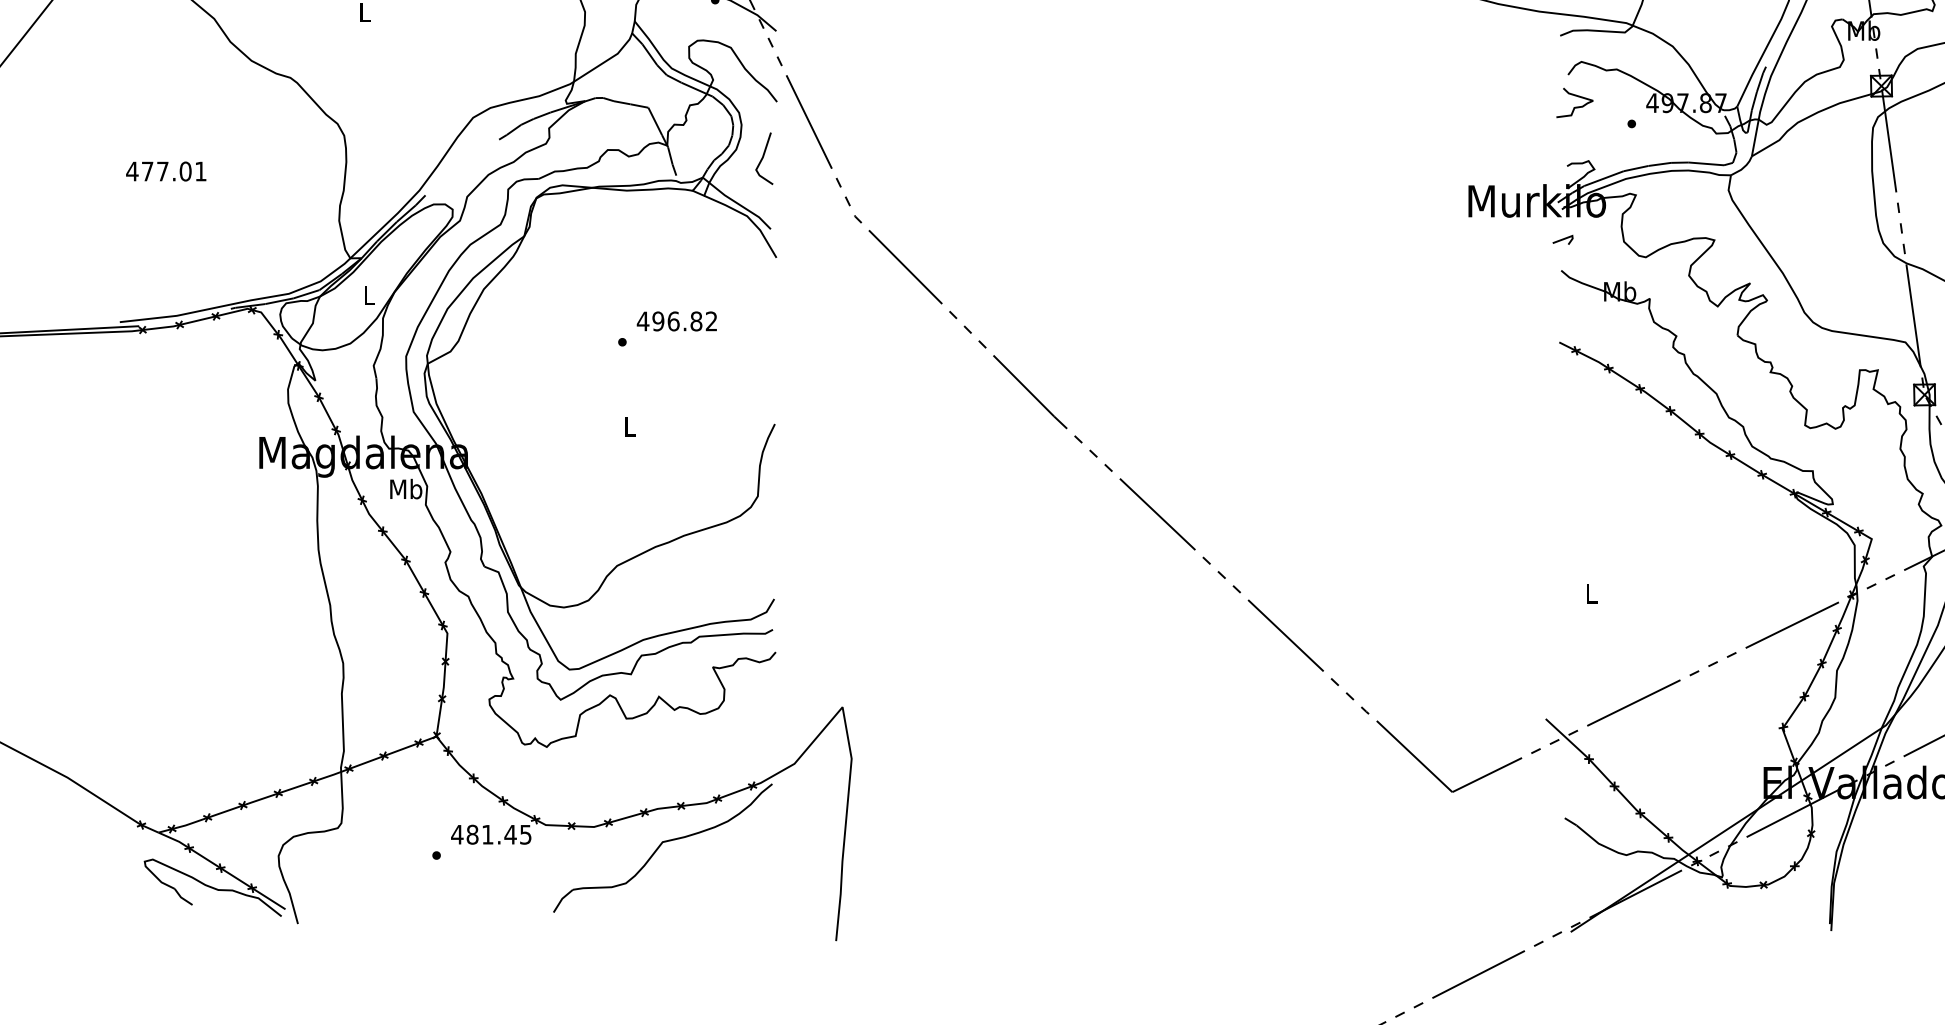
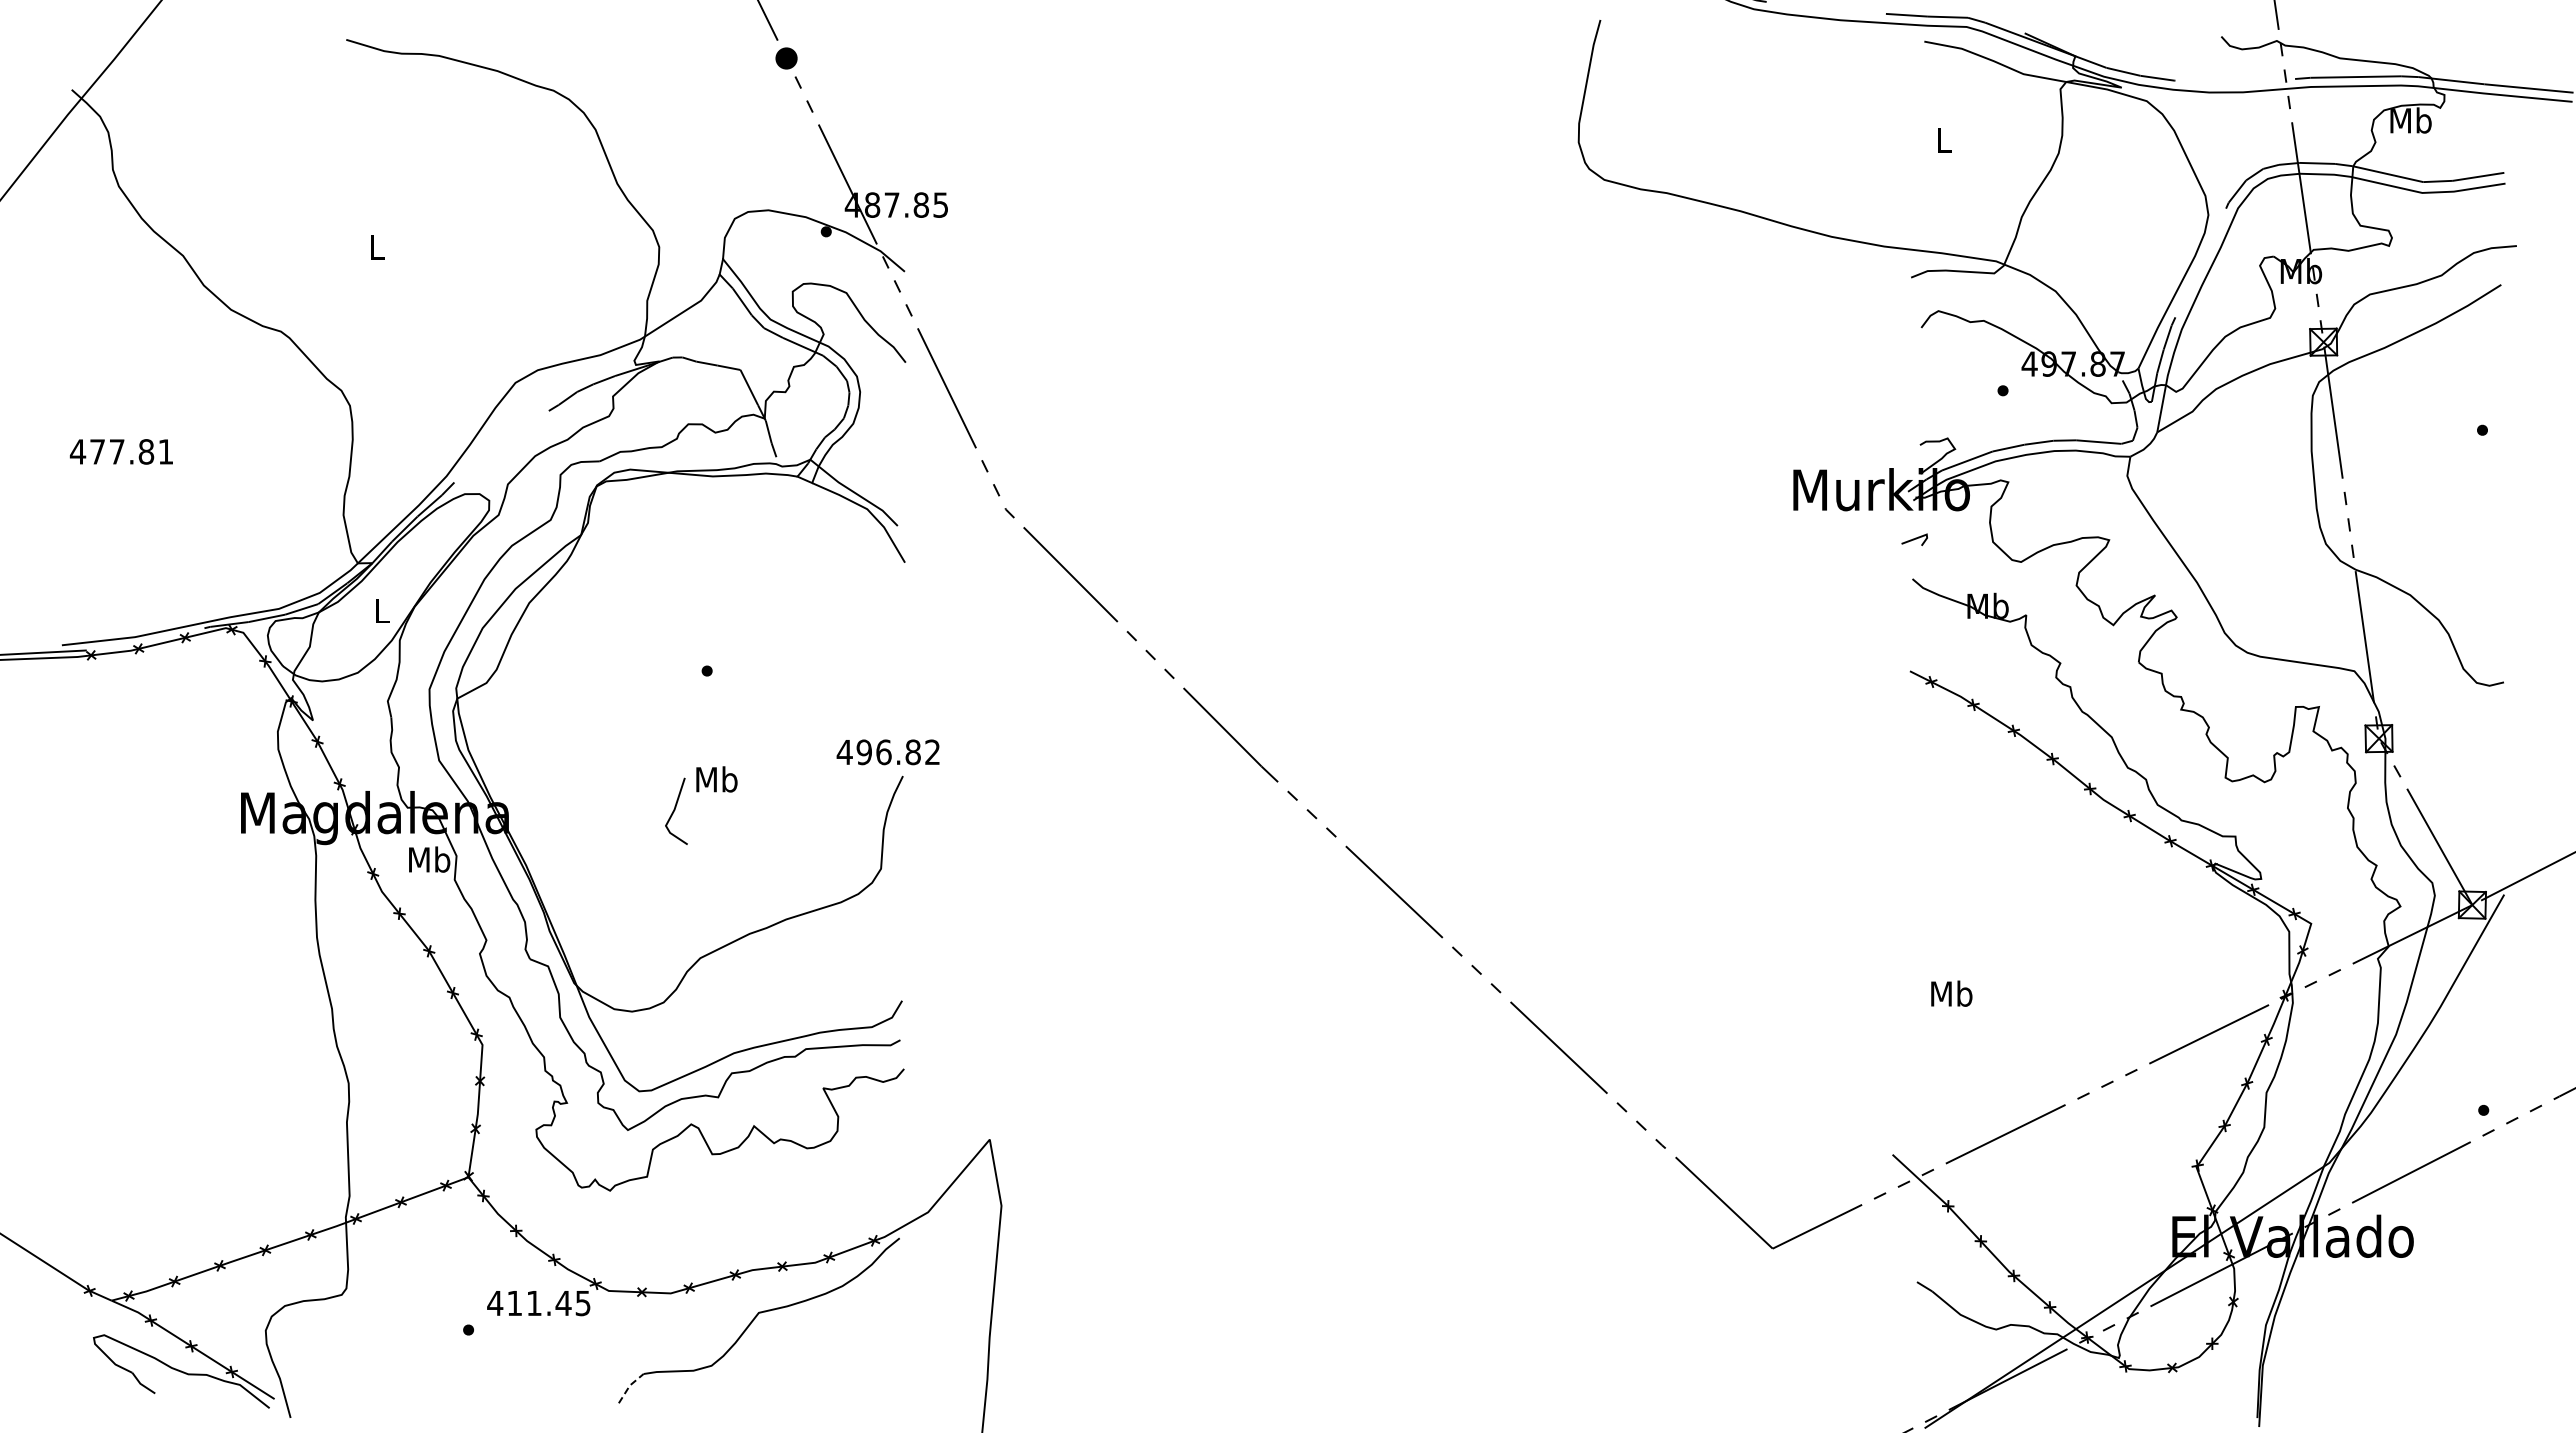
curve: (1576, 106) -> (1932, 368), removed
line: (763, 157) -> (675, 810), moved
text: (185, 171) -> (146, 451), 477.01 -> 477.81
text: (676, 321) -> (887, 752), moved
text: (629, 426) -> (716, 779), L -> Mb
text: (1591, 593) -> (1951, 993), L -> Mb
text: (472, 834) -> (514, 1303), 481.45 -> 411.45
line: (561, 899) -> (629, 1386), solid -> dashed

